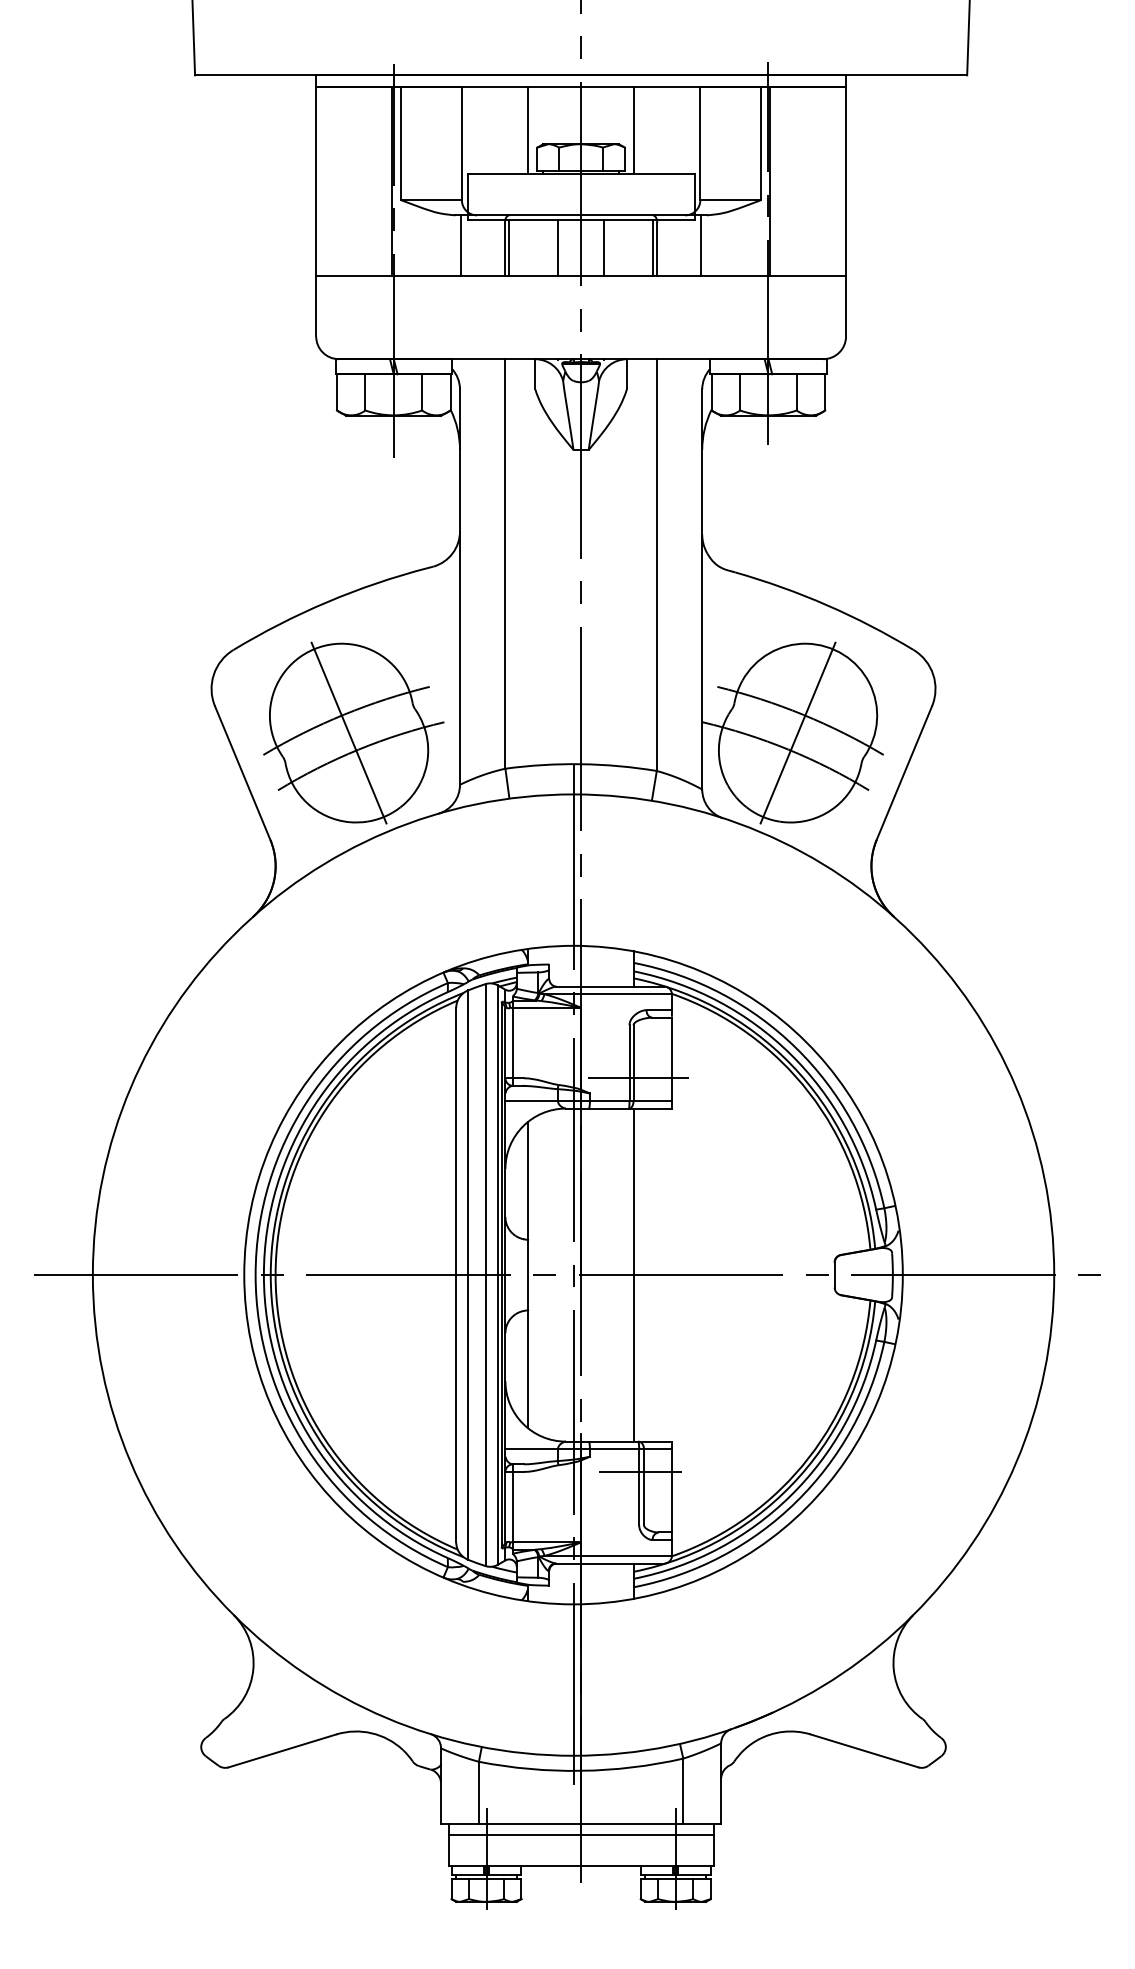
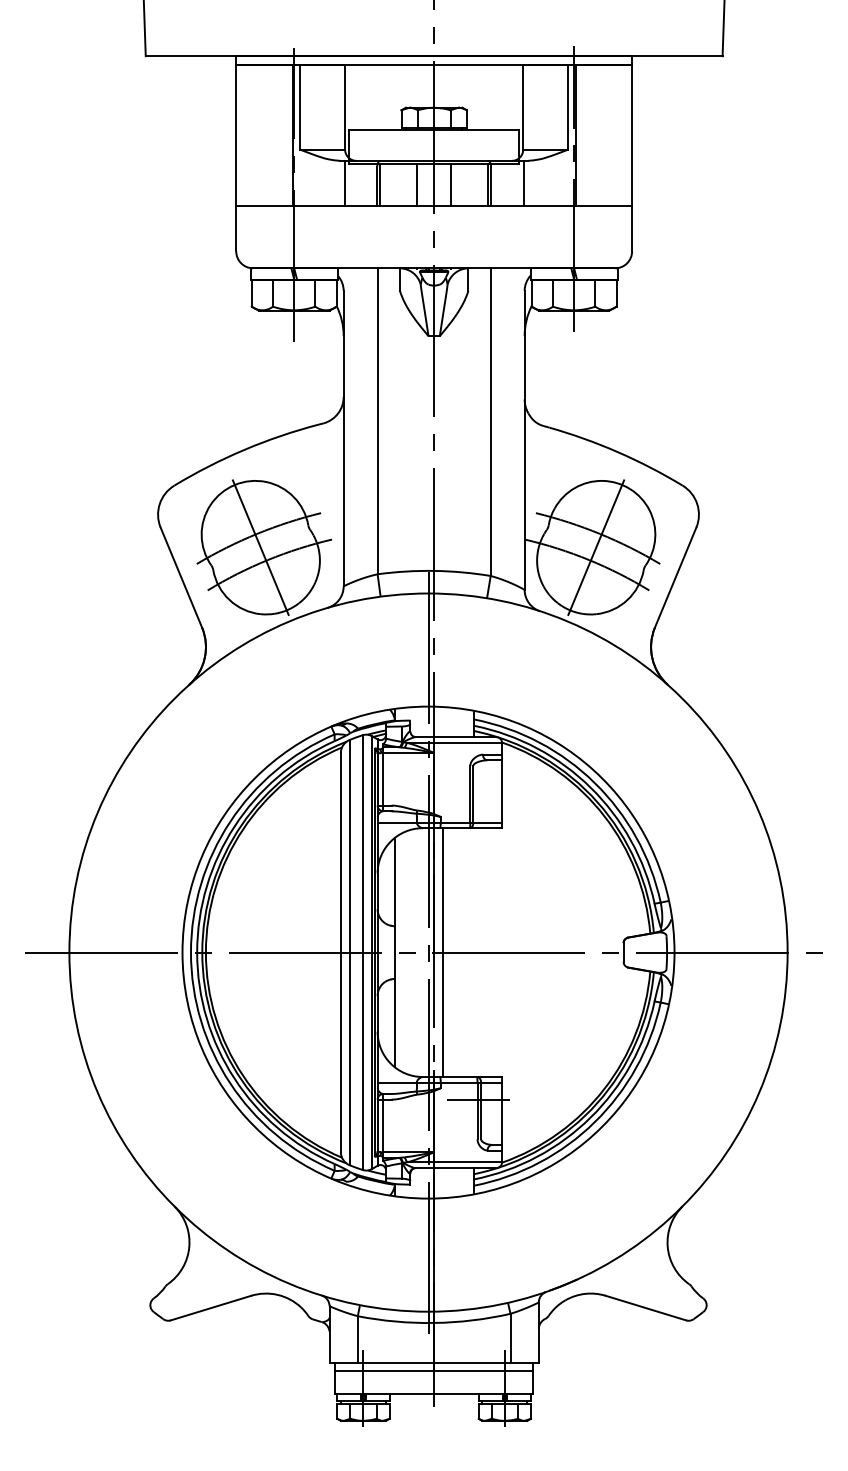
line: (528, 130) -> (394, 97), removed
line: (634, 130) -> (474, 97), removed
line: (638, 1078) -> (477, 805), removed
line: (634, 1274) -> (443, 952), moved

